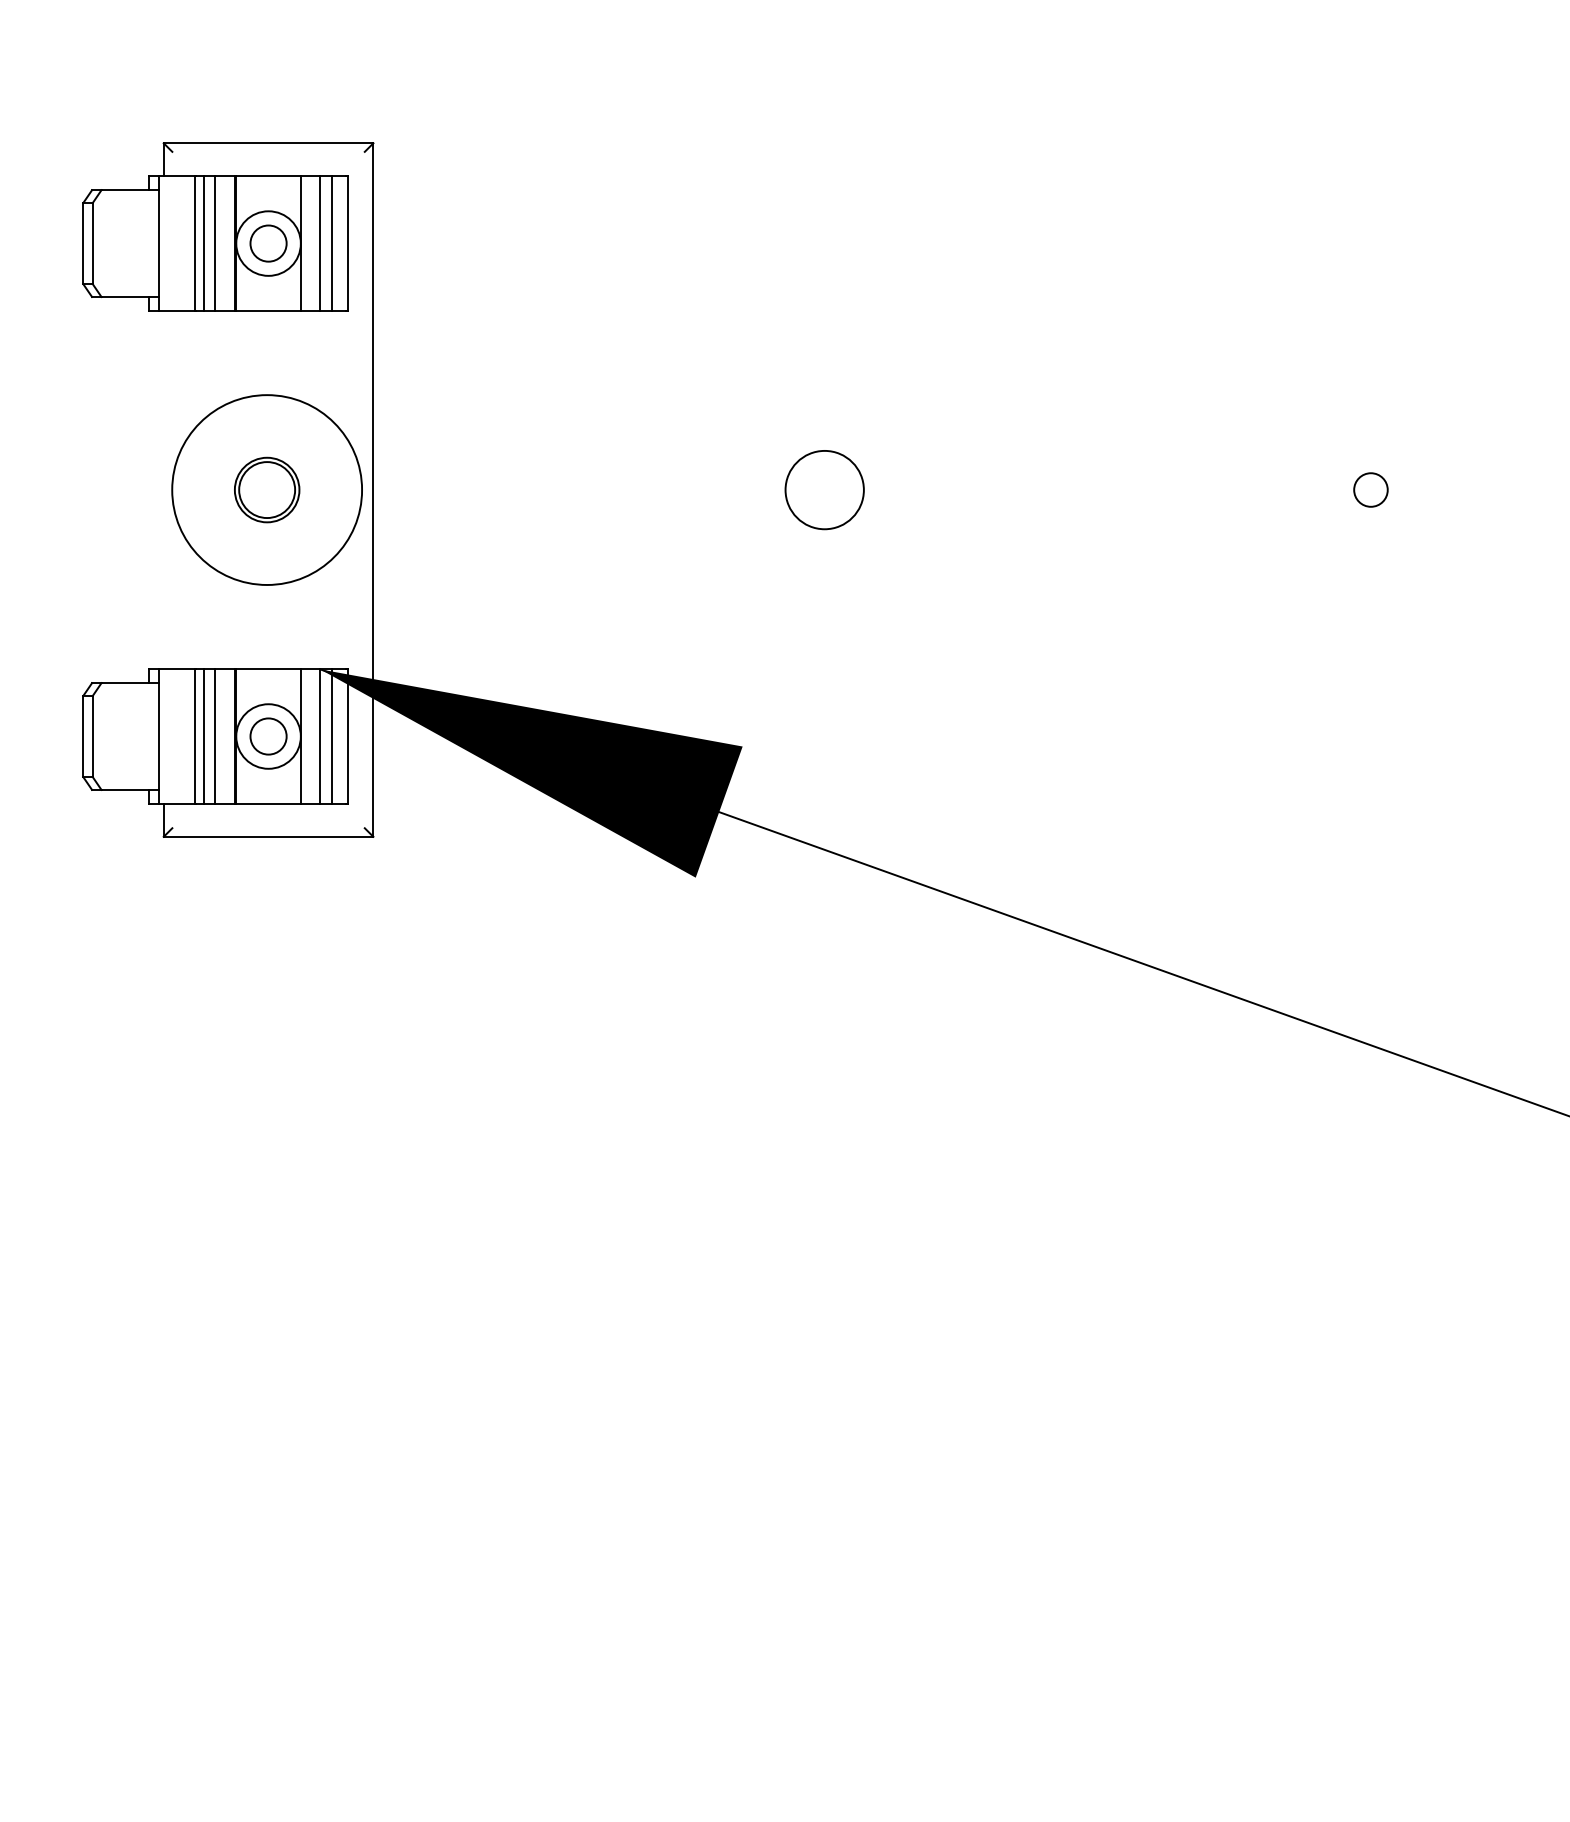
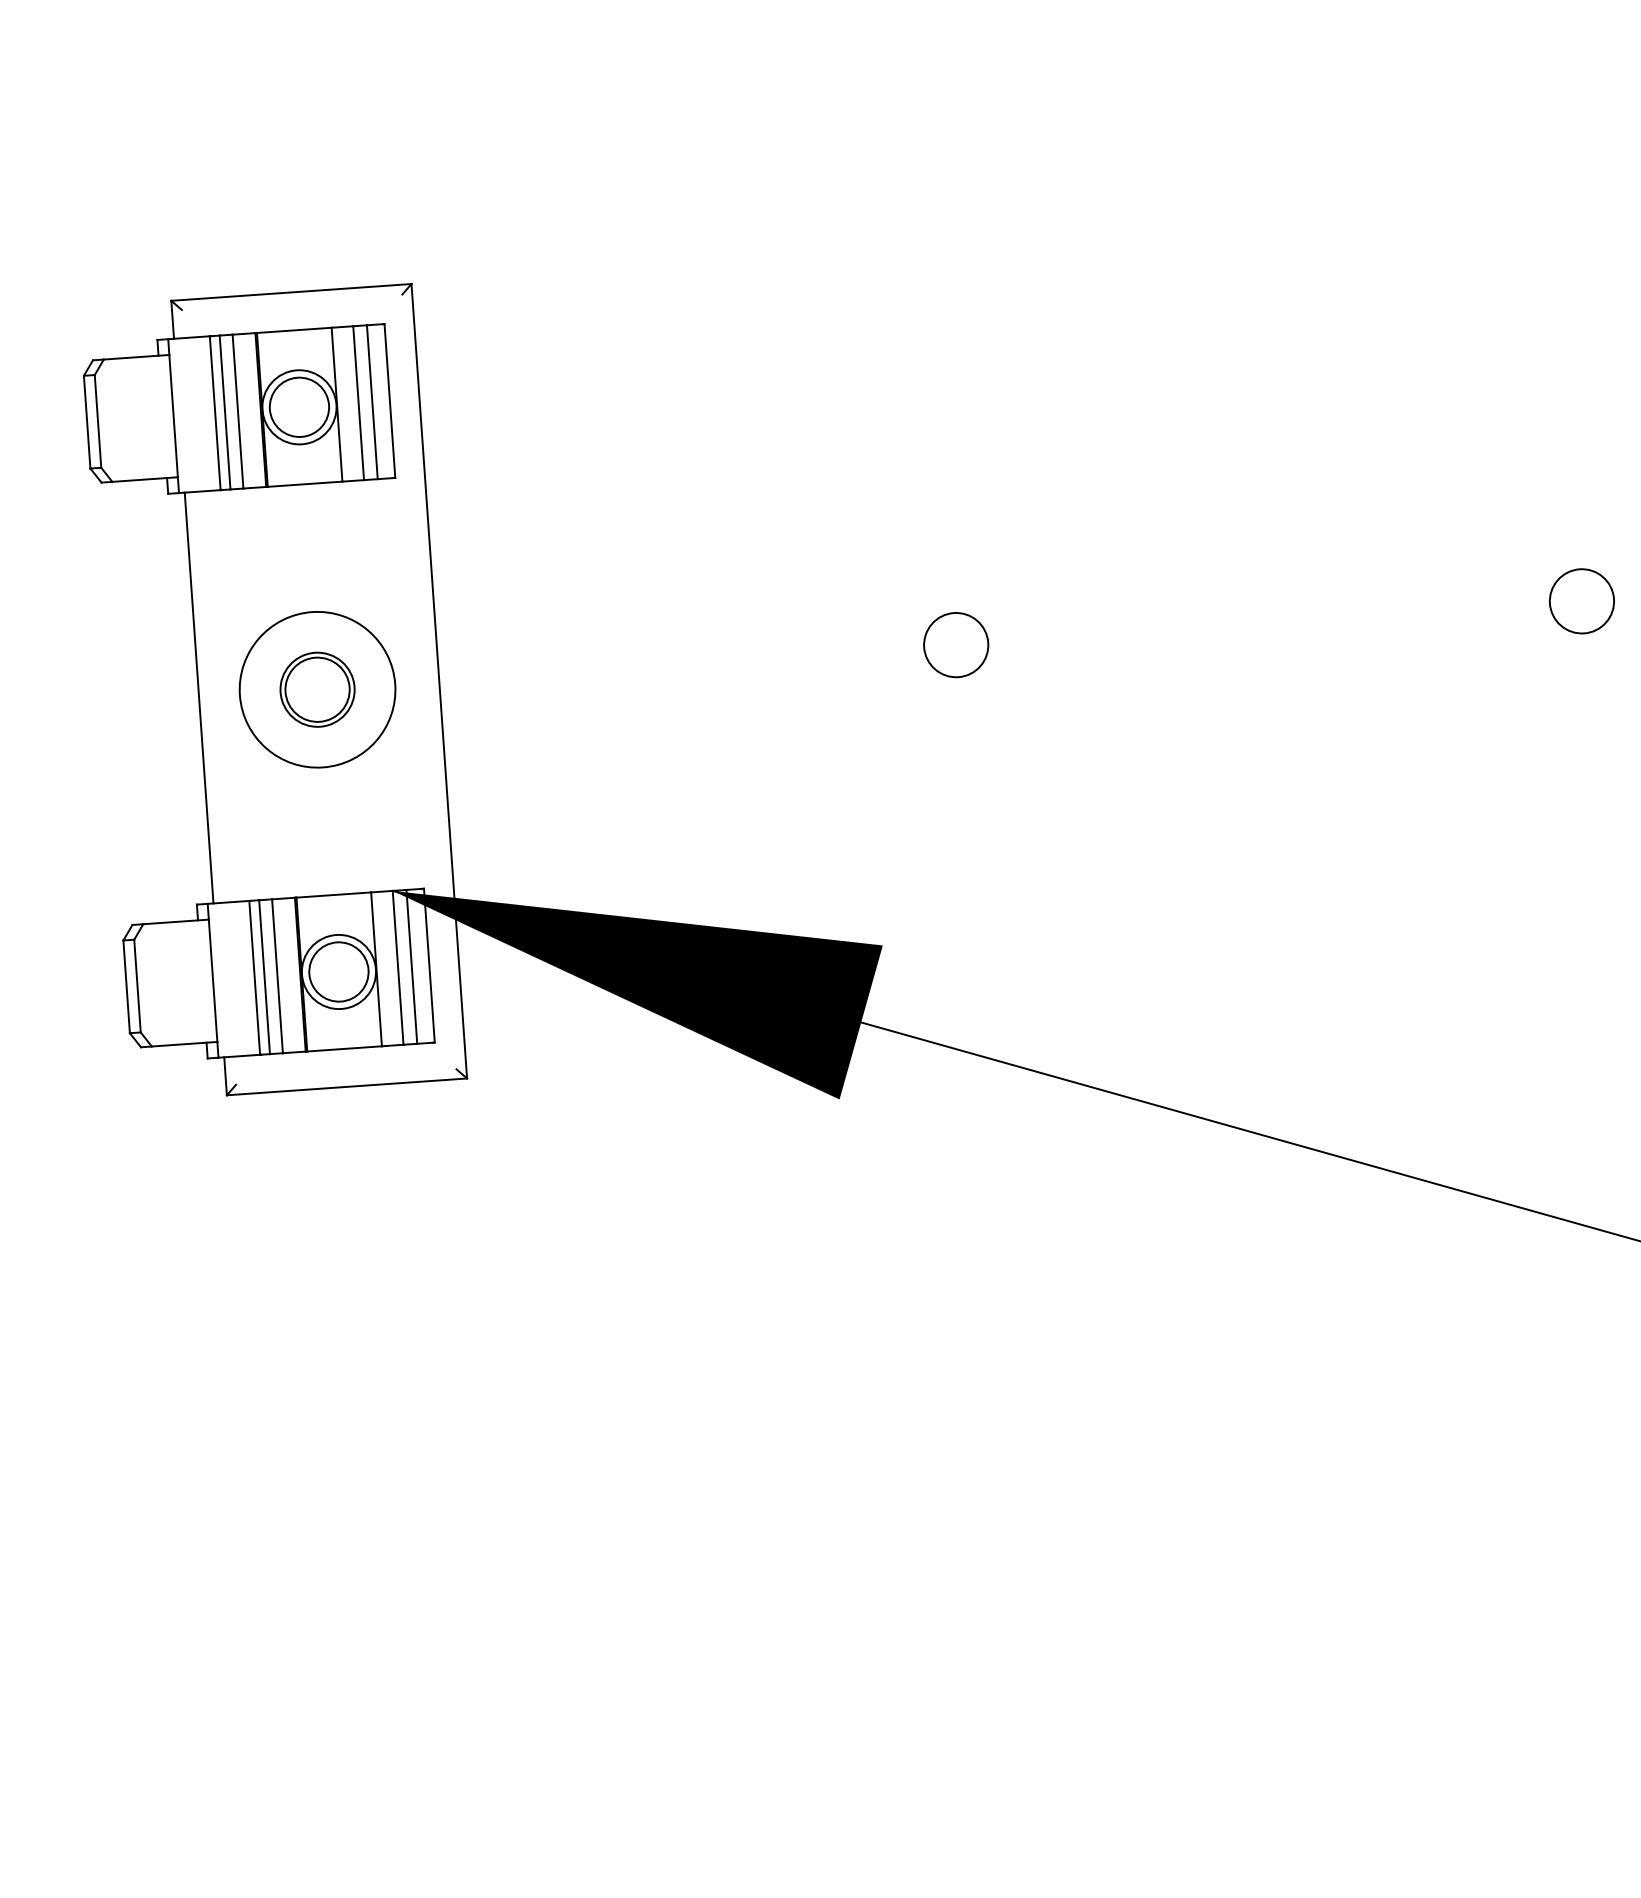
circle: (268, 243) -> (299, 407), size x1.43
line: (163, 489) -> (198, 697), added
circle: (266, 489) -> (316, 689), size x0.71
circle: (824, 489) -> (955, 644), size x0.71
circle: (1370, 489) -> (1581, 600), size x1.67
circle: (268, 736) -> (338, 971), size x1.43

